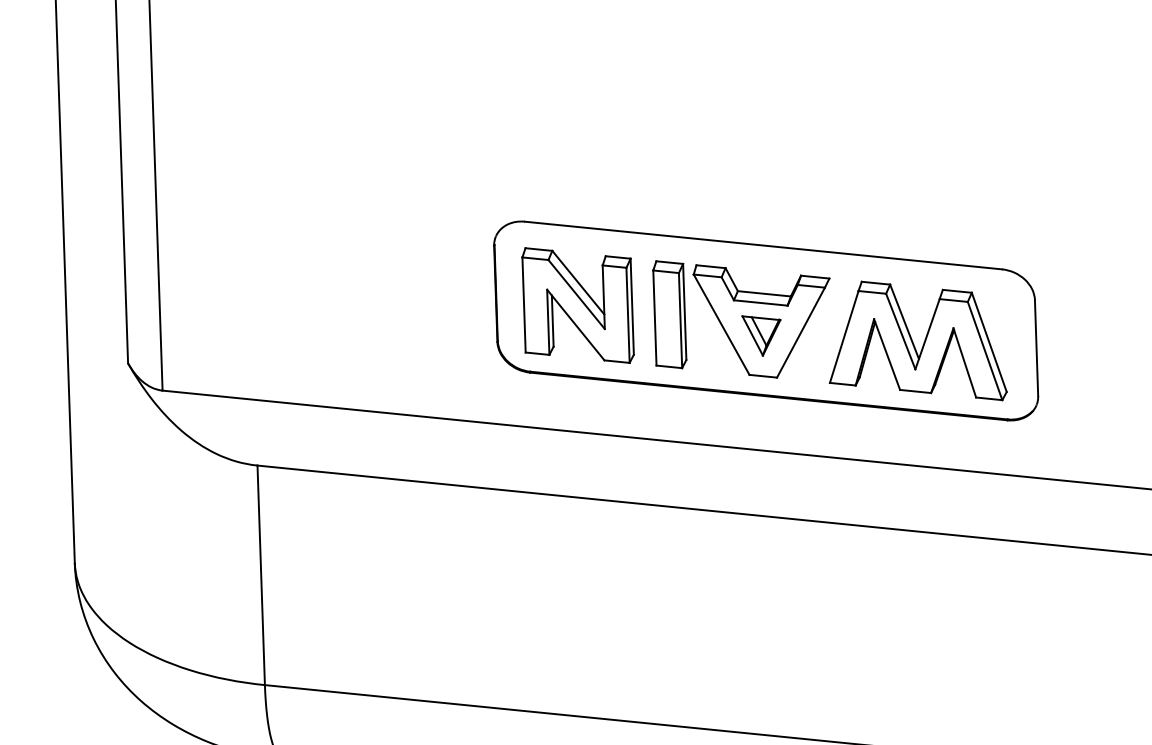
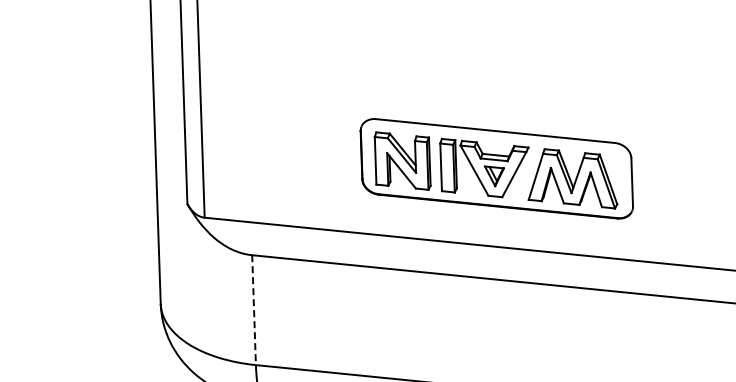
part: (765, 320) -> (496, 168), moved
line: (262, 576) -> (254, 310), solid -> dashed

